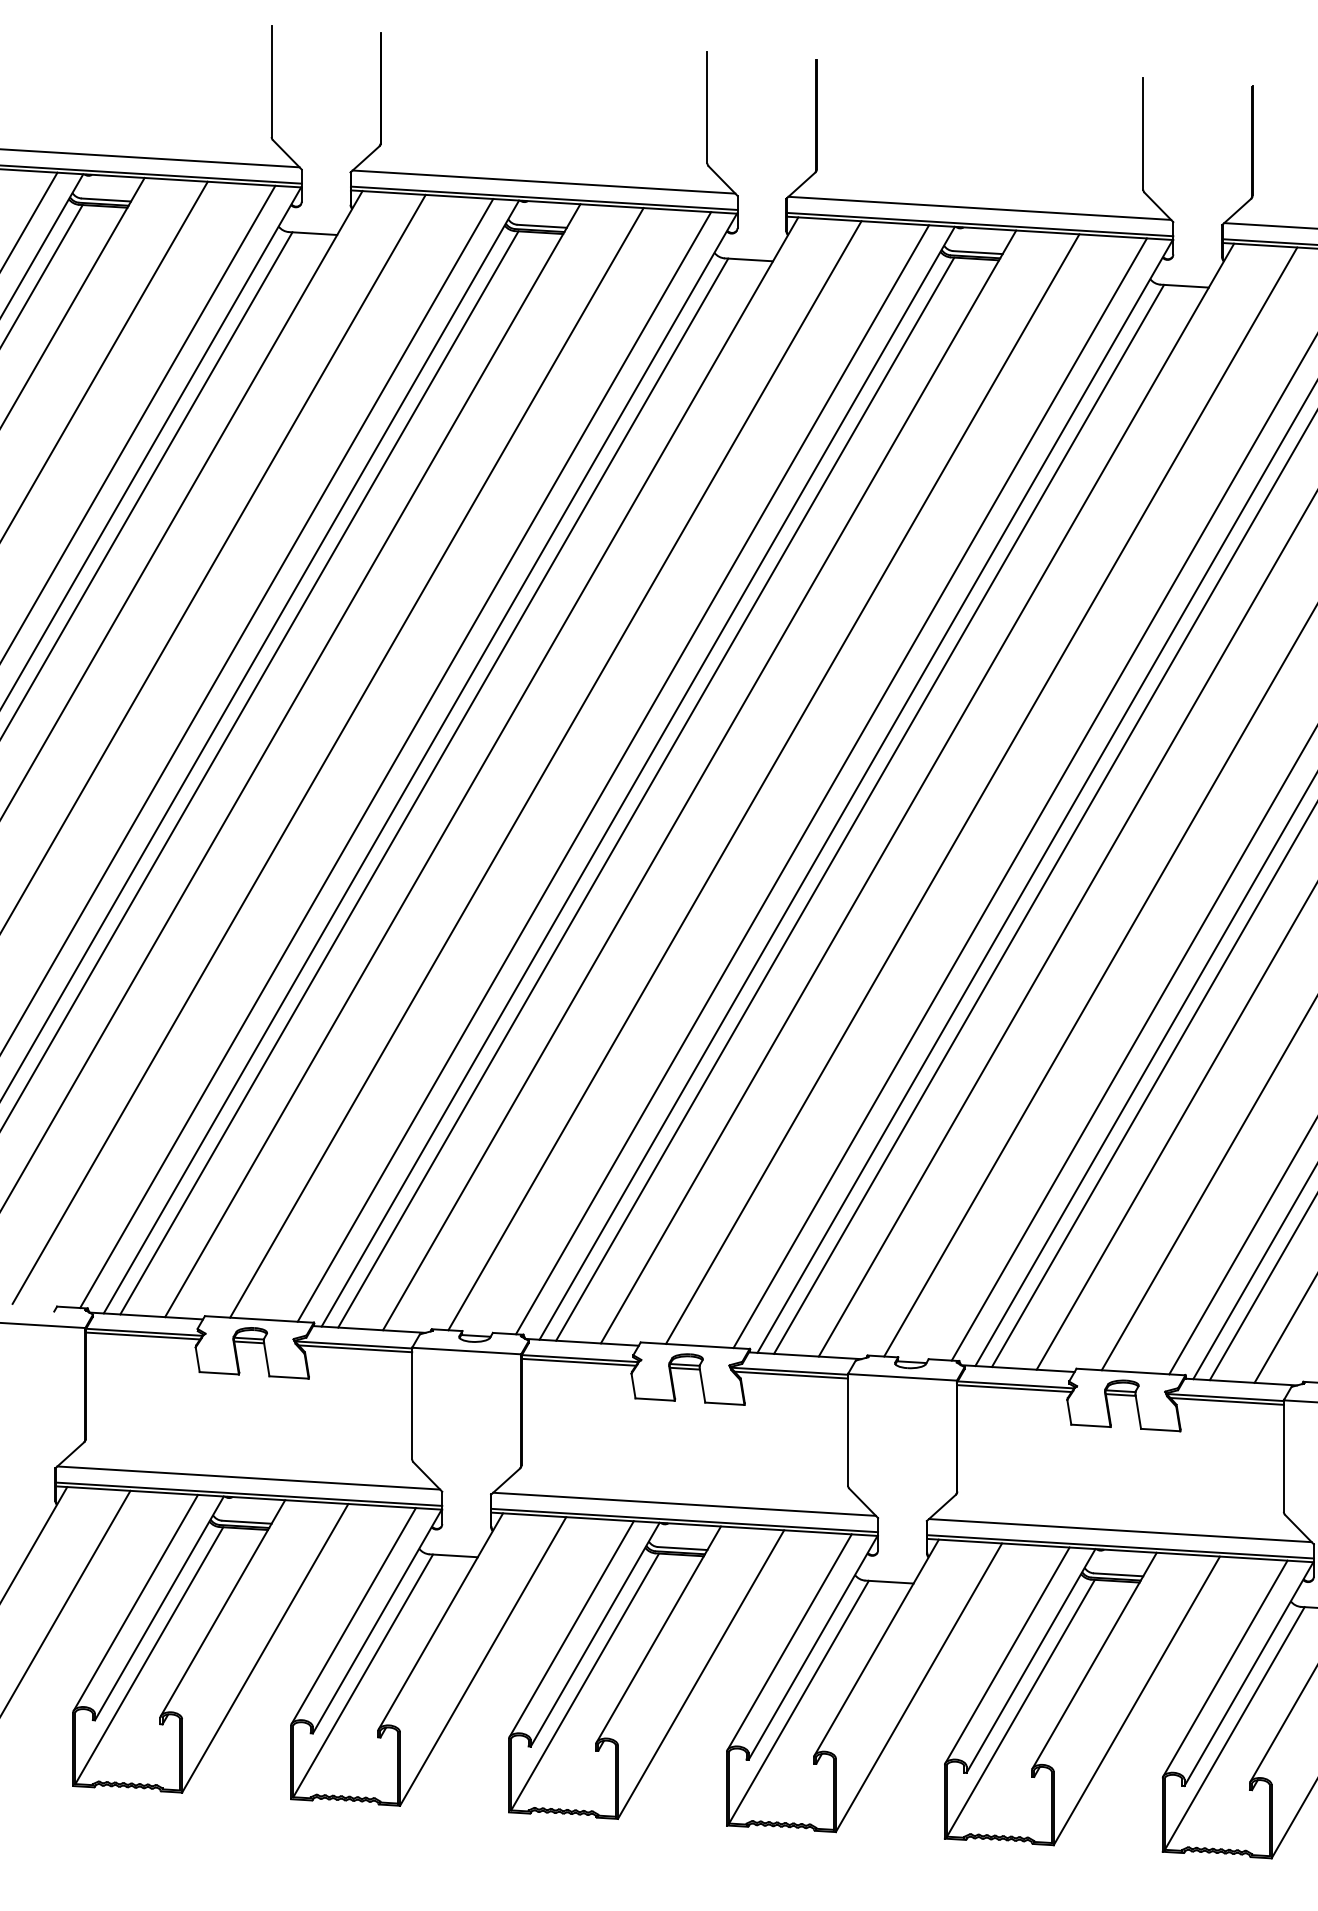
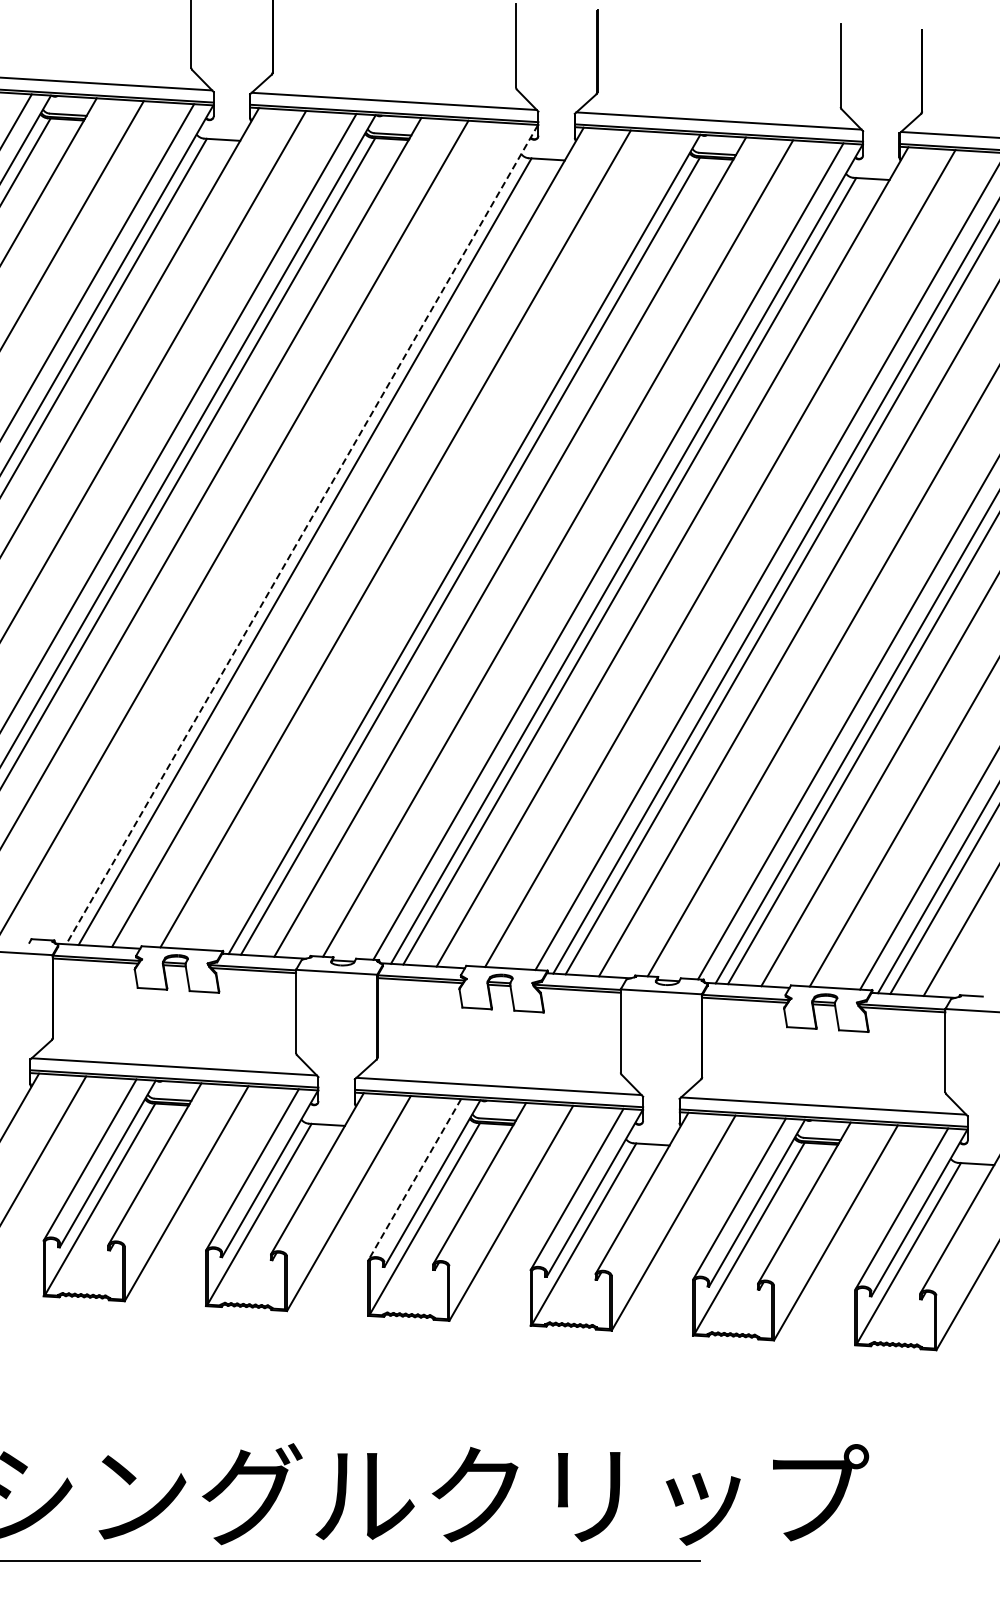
line: (395, 759) -> (283, 531), removed
line: (420, 763) -> (302, 534), solid -> dashed
line: (612, 772) -> (445, 541), removed
line: (571, 1629) -> (414, 1179), solid -> dashed

